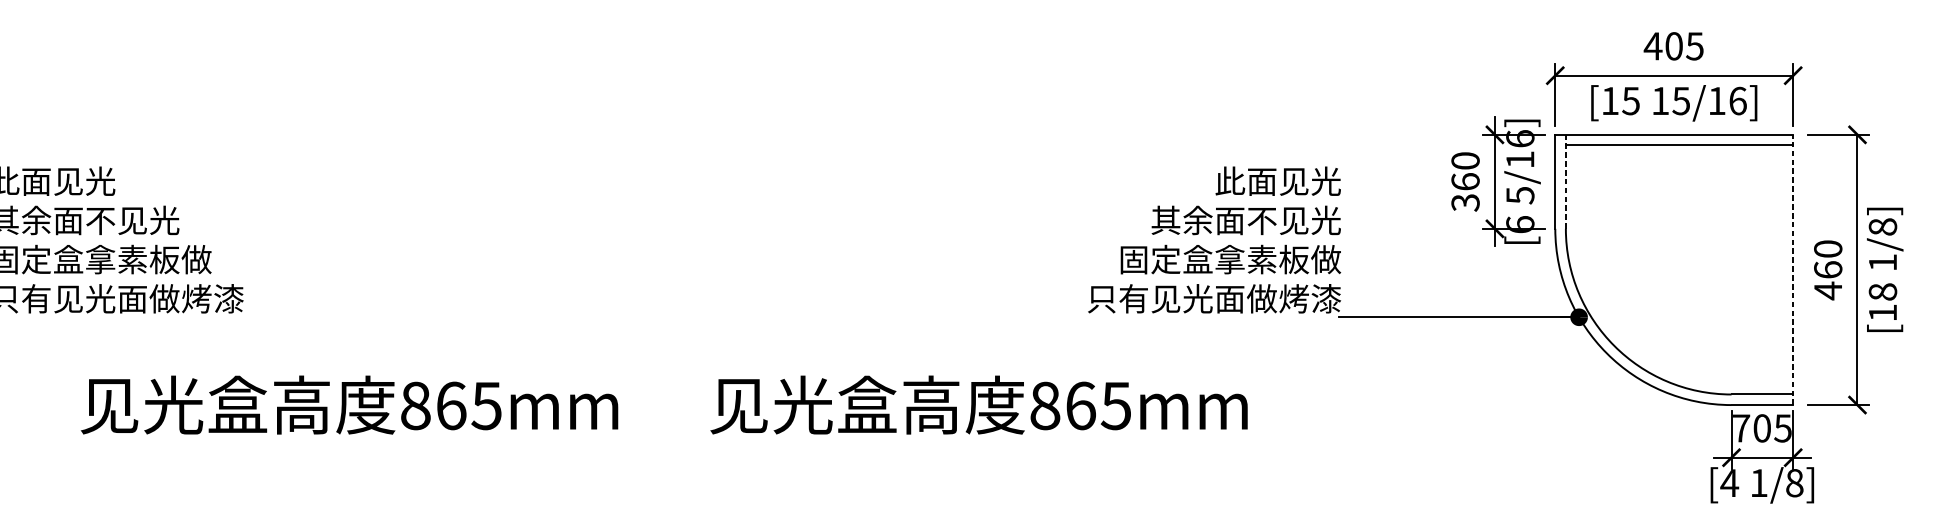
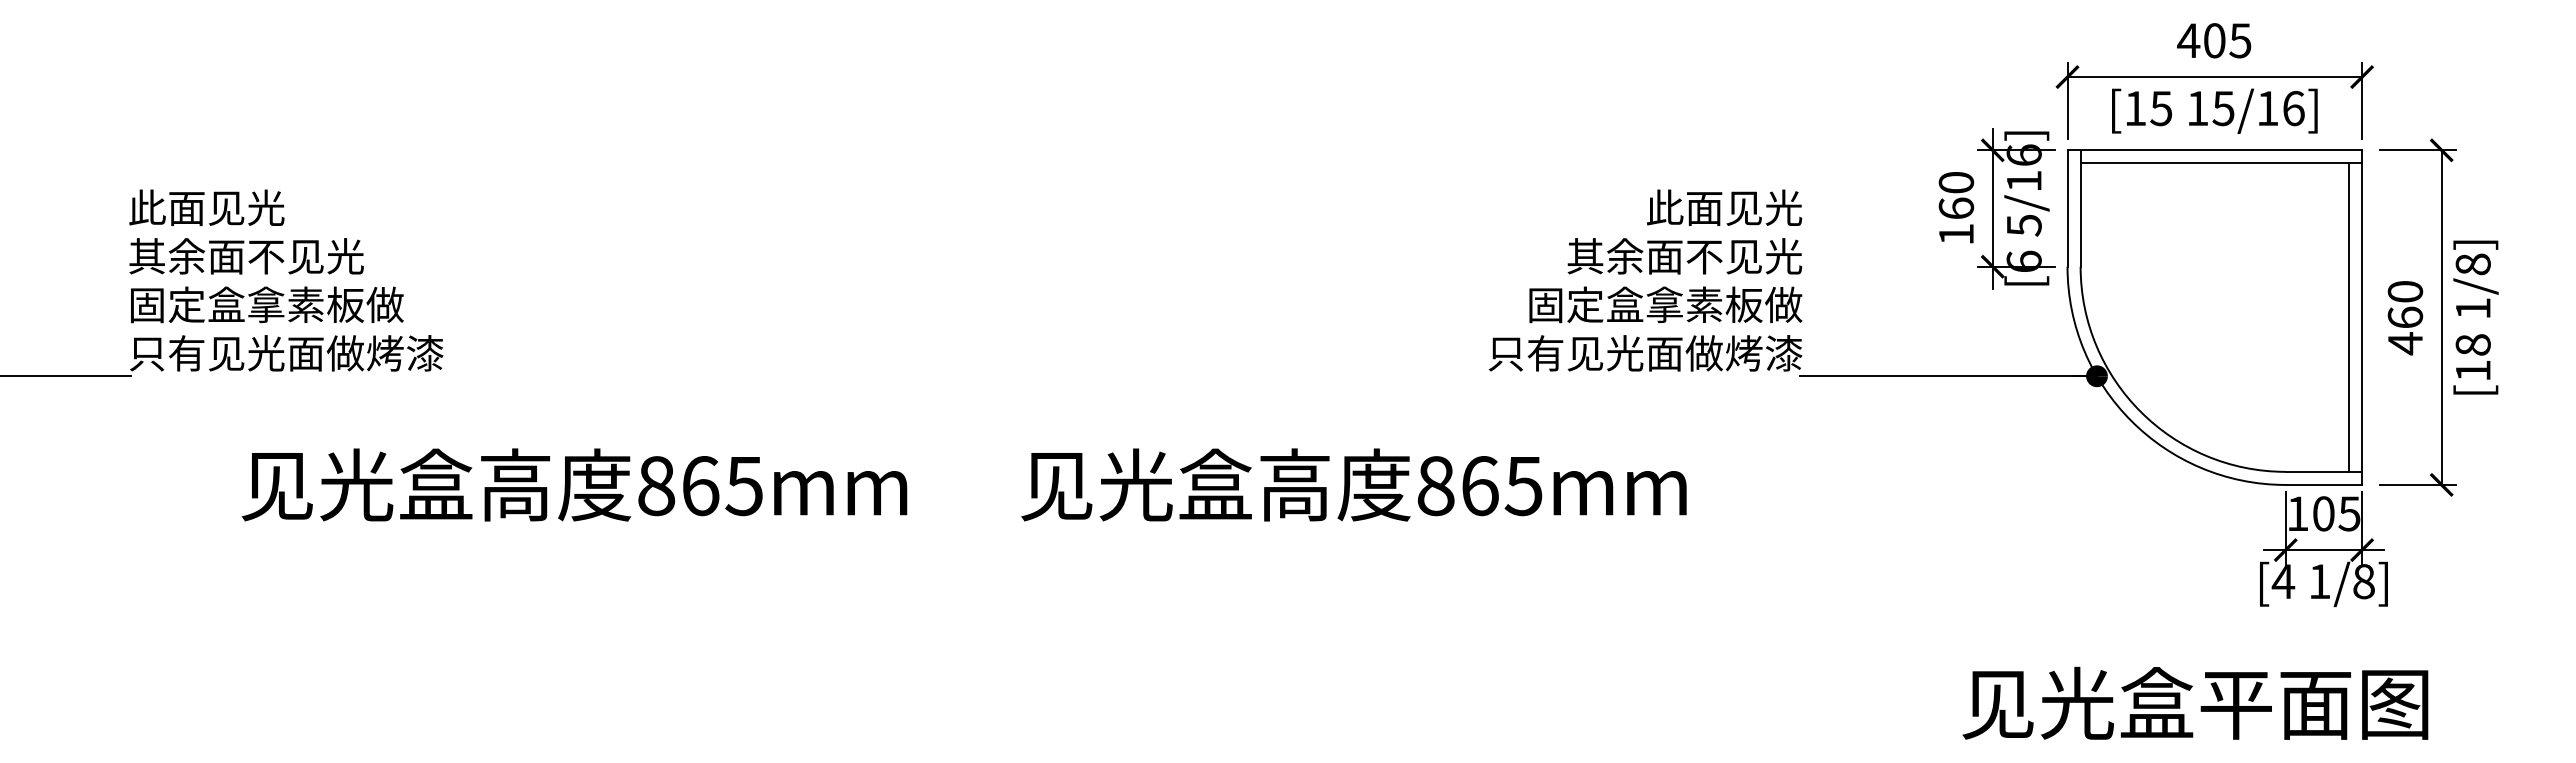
line: (1565, 181) -> (2080, 208), dashed -> solid
text: (1465, 202) -> (1956, 234), 360 -> 160
line: (1783, 269) -> (2349, 317), added
line: (1793, 269) -> (2362, 317), dashed -> solid
text: (1741, 428) -> (2297, 513), 705 -> 105

